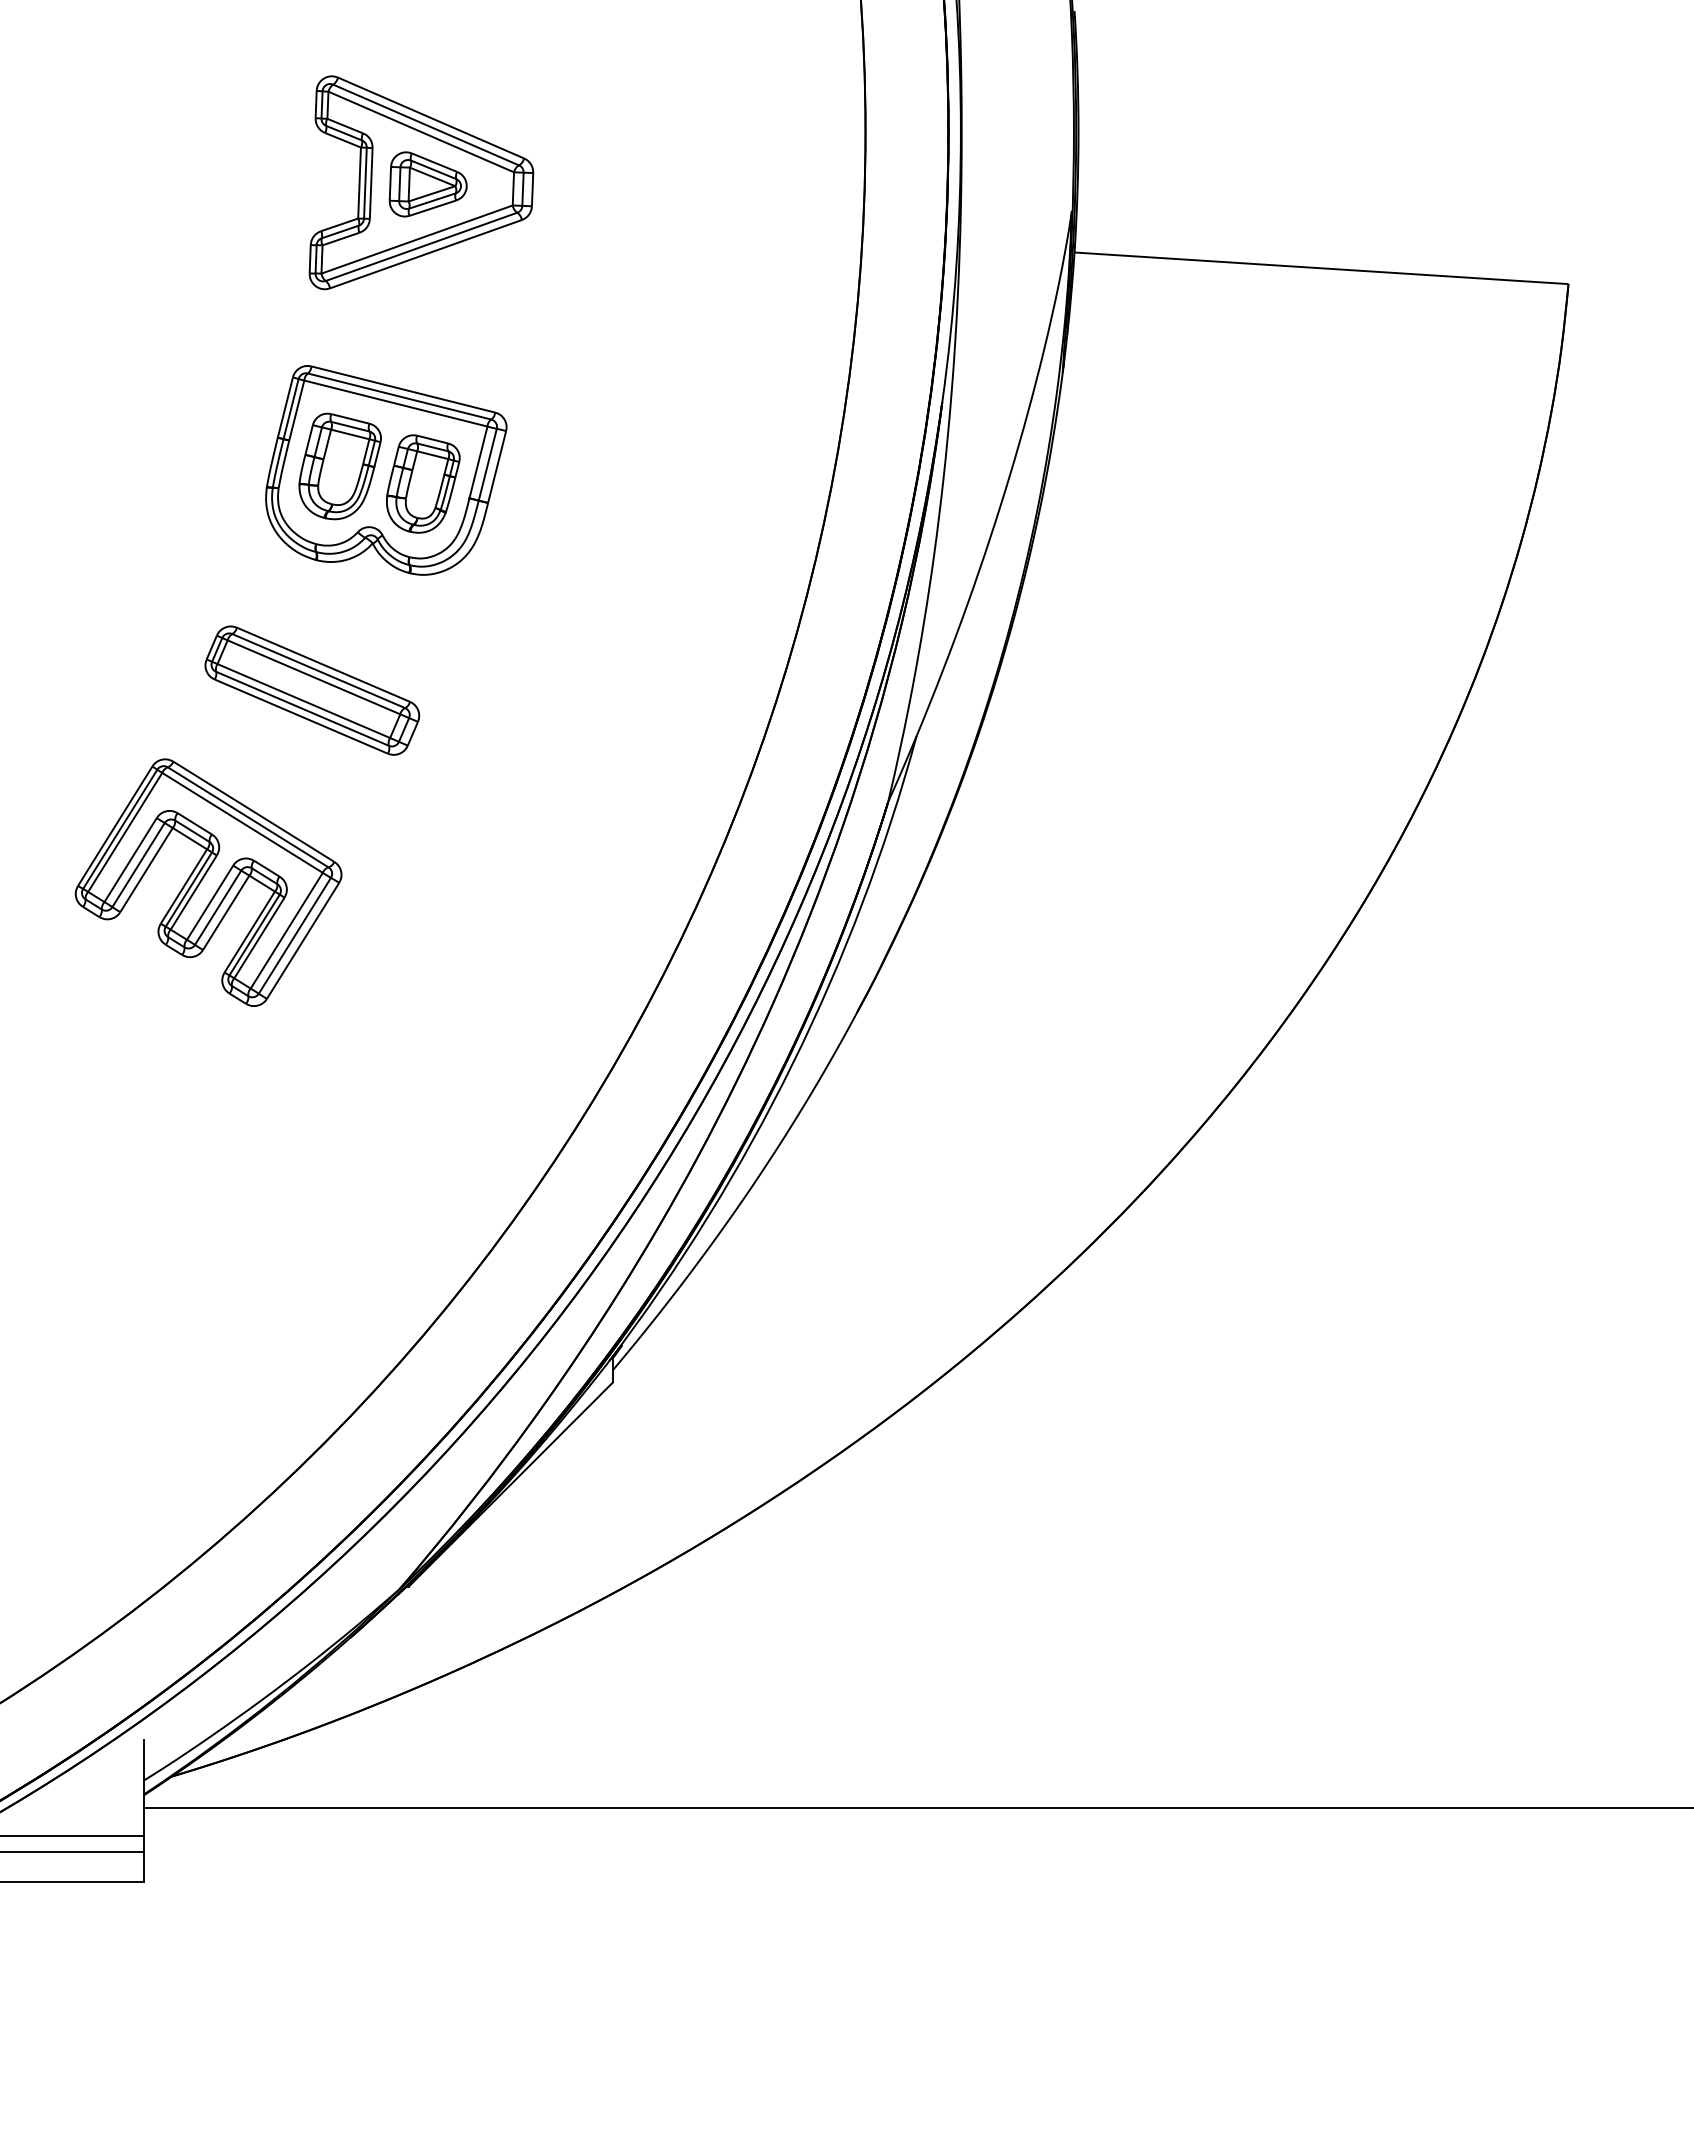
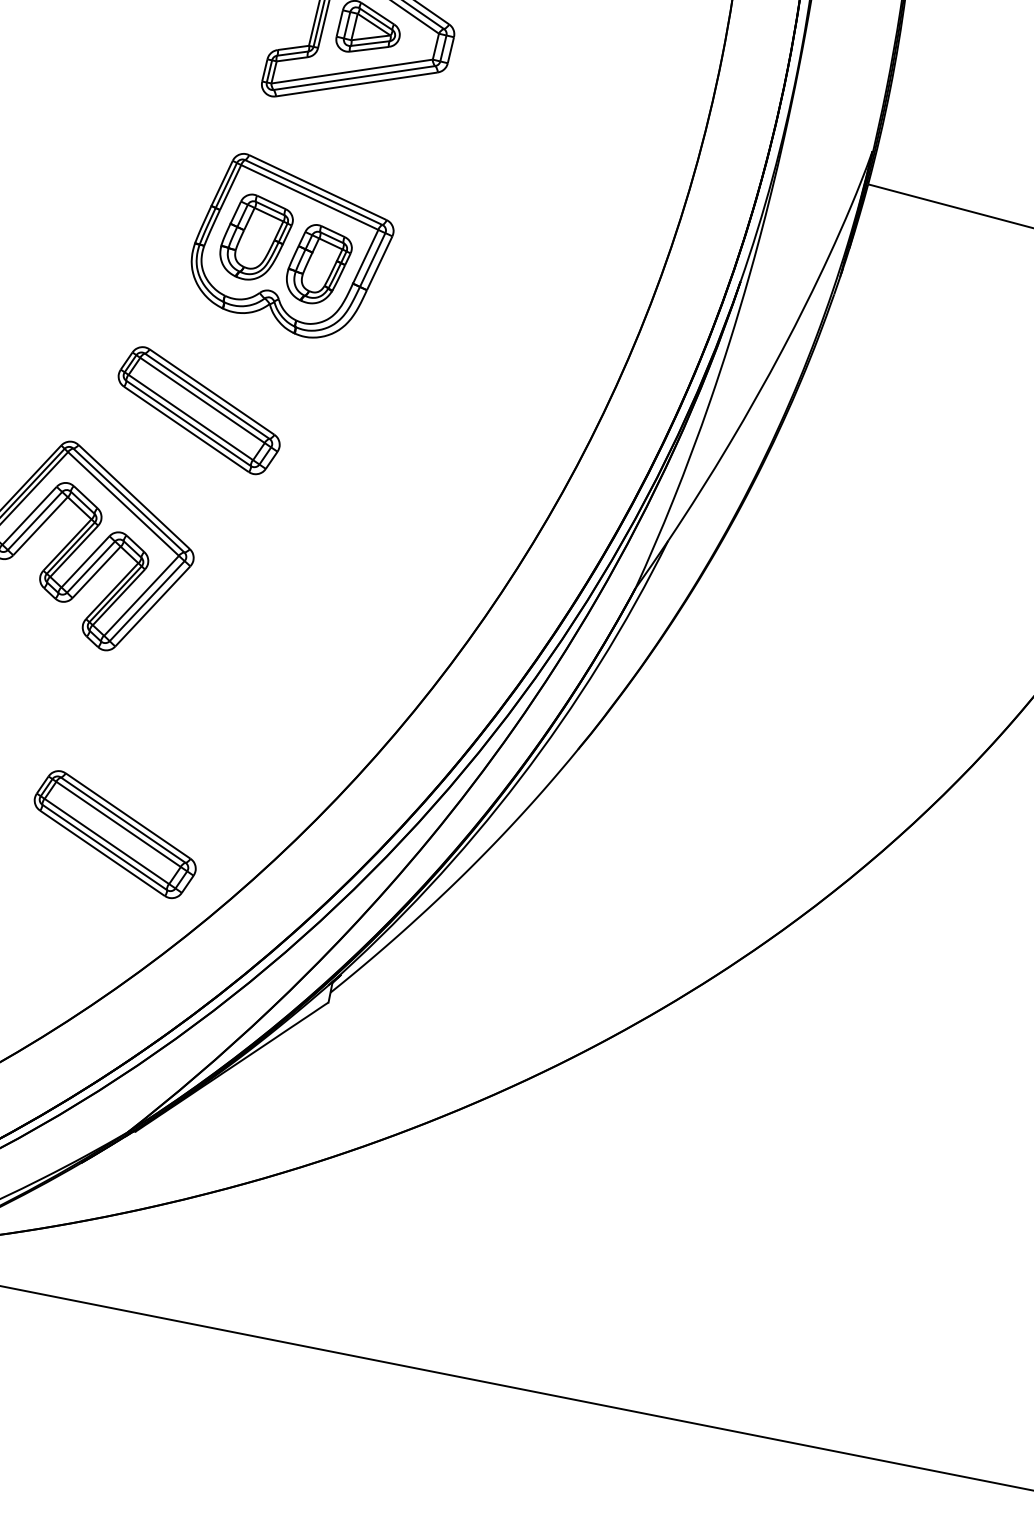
part: (312, 1228) -> (115, 834), added

